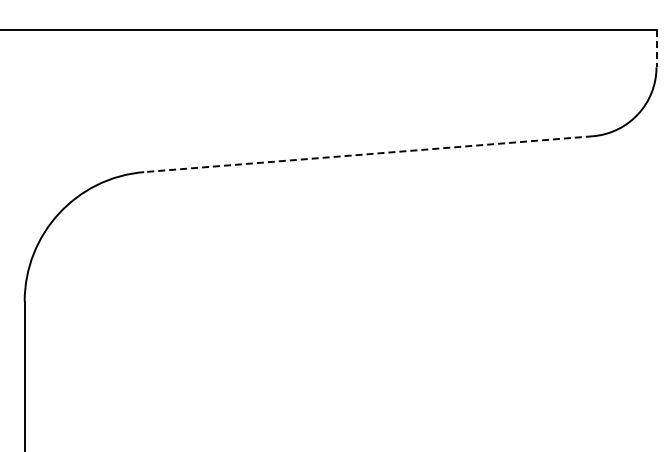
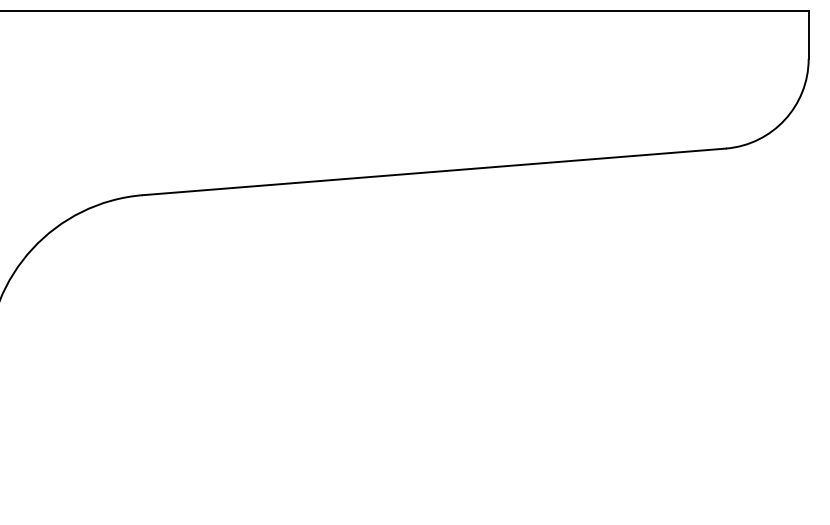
line: (656, 49) -> (808, 35), dashed -> solid
line: (367, 154) -> (433, 172), dashed -> solid

